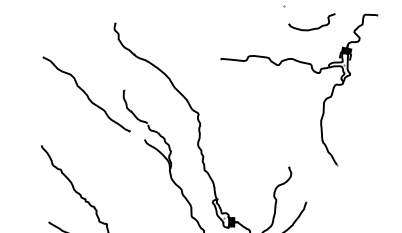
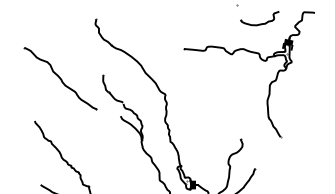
part: (86, 94) -> (60, 78), moved

